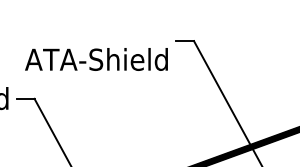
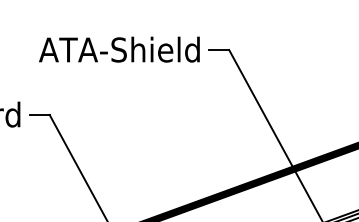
text: (96, 59) -> (119, 49), moved

